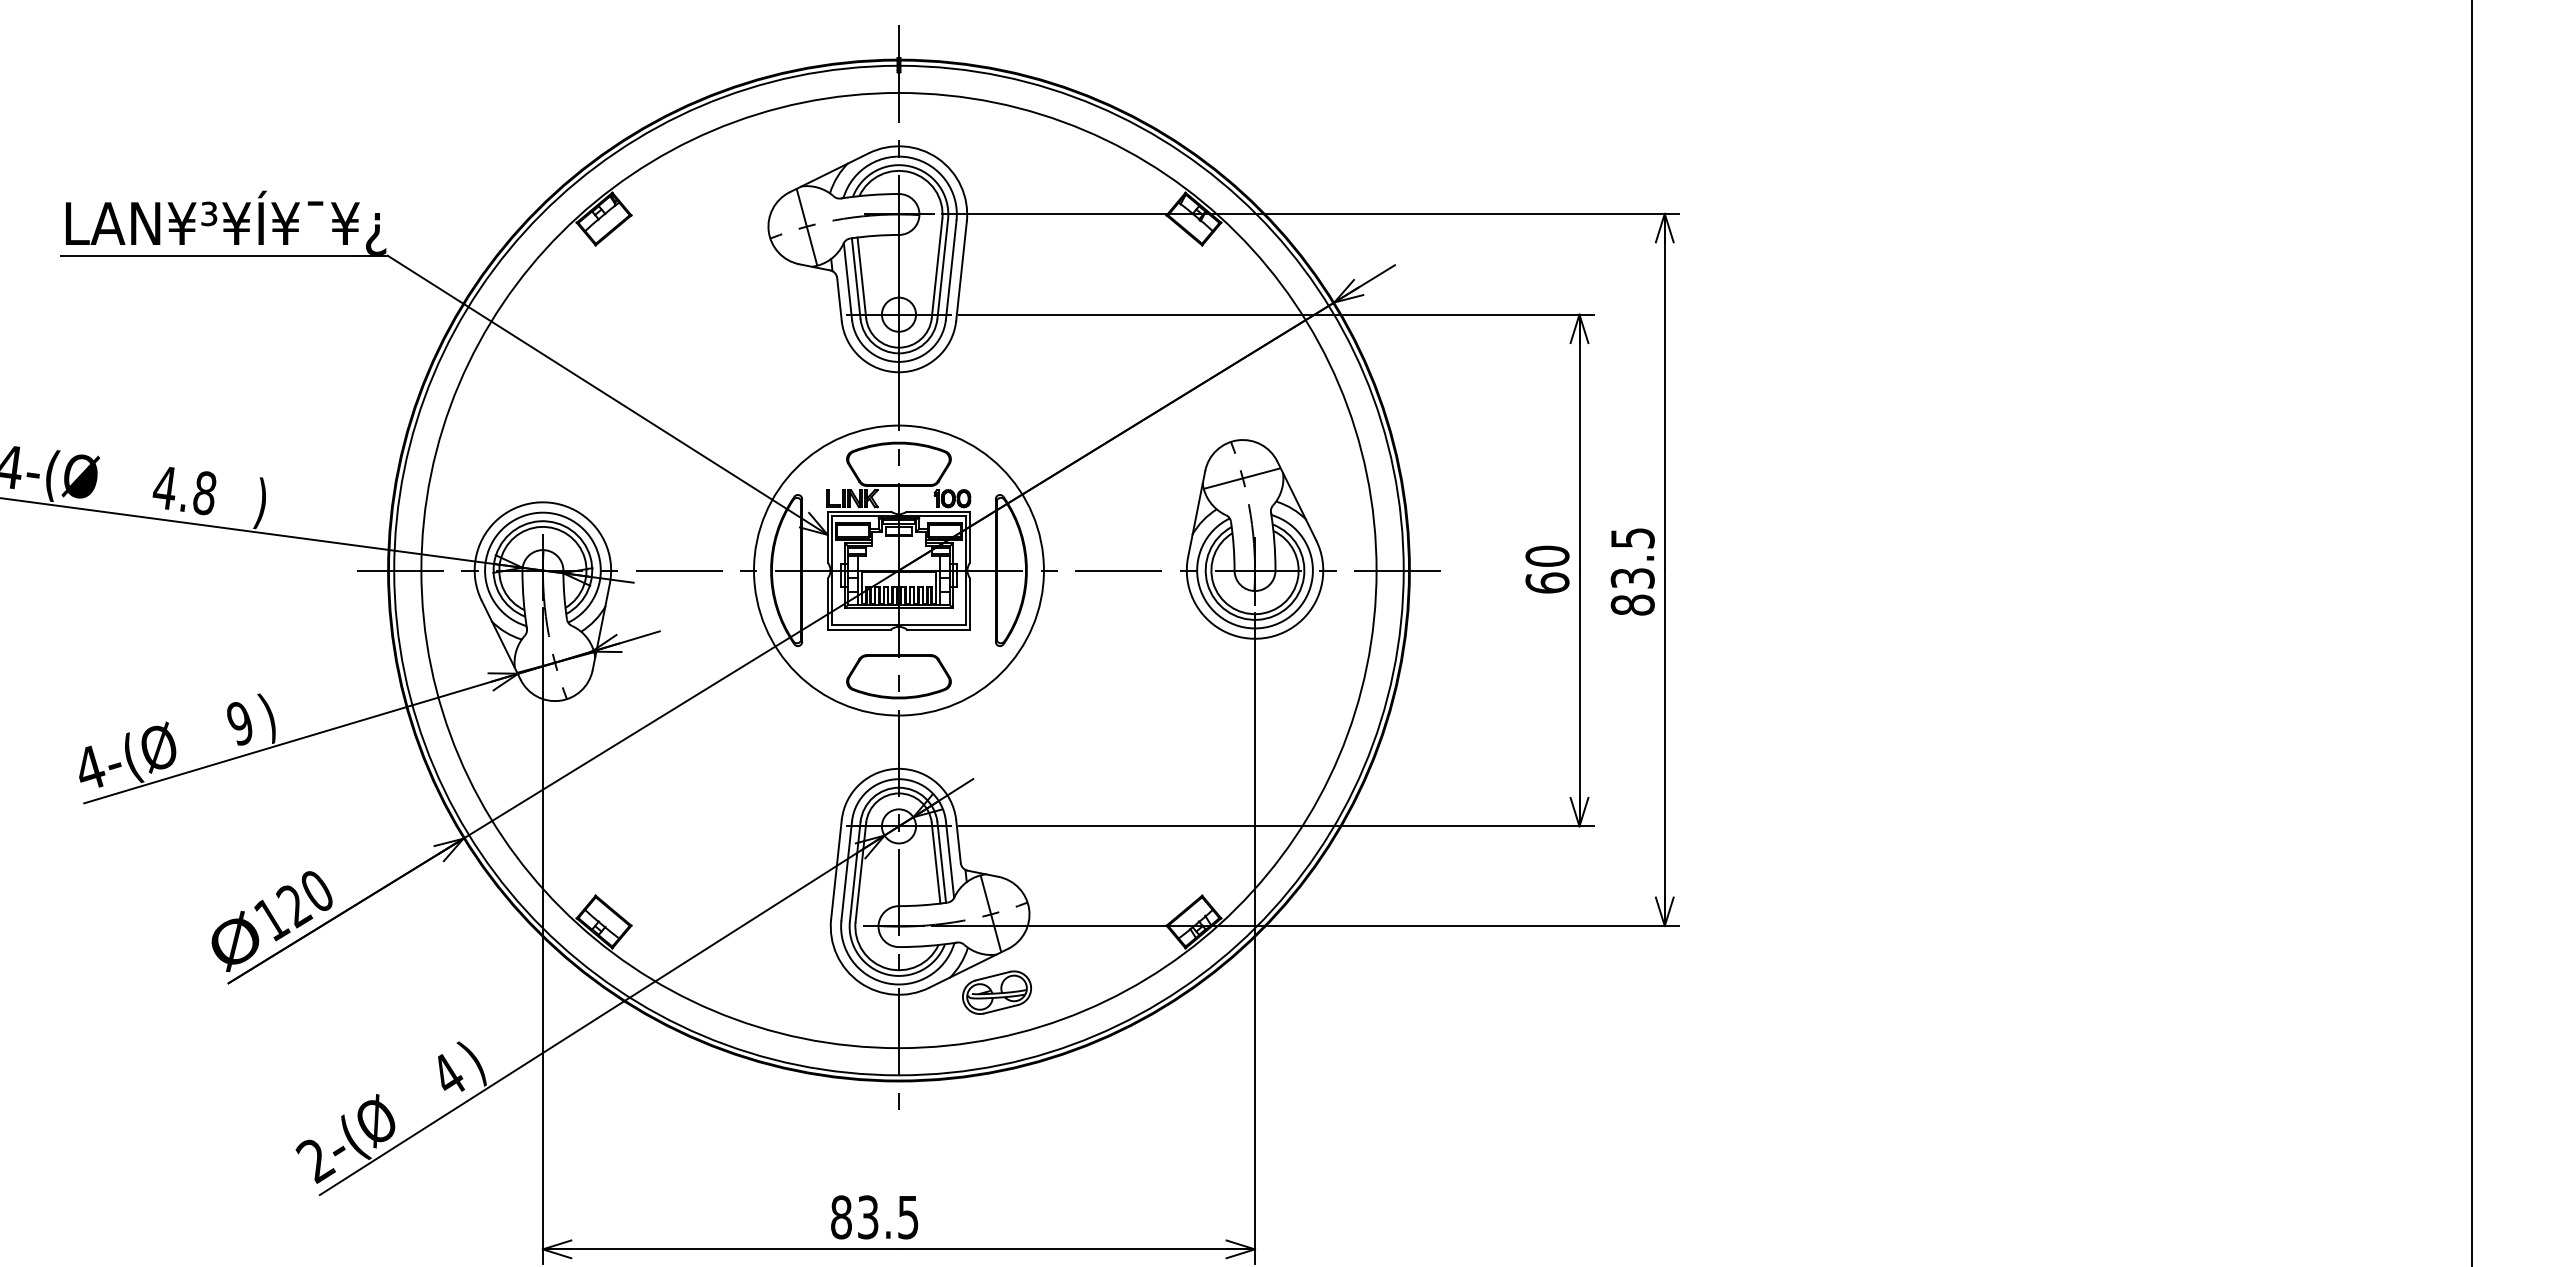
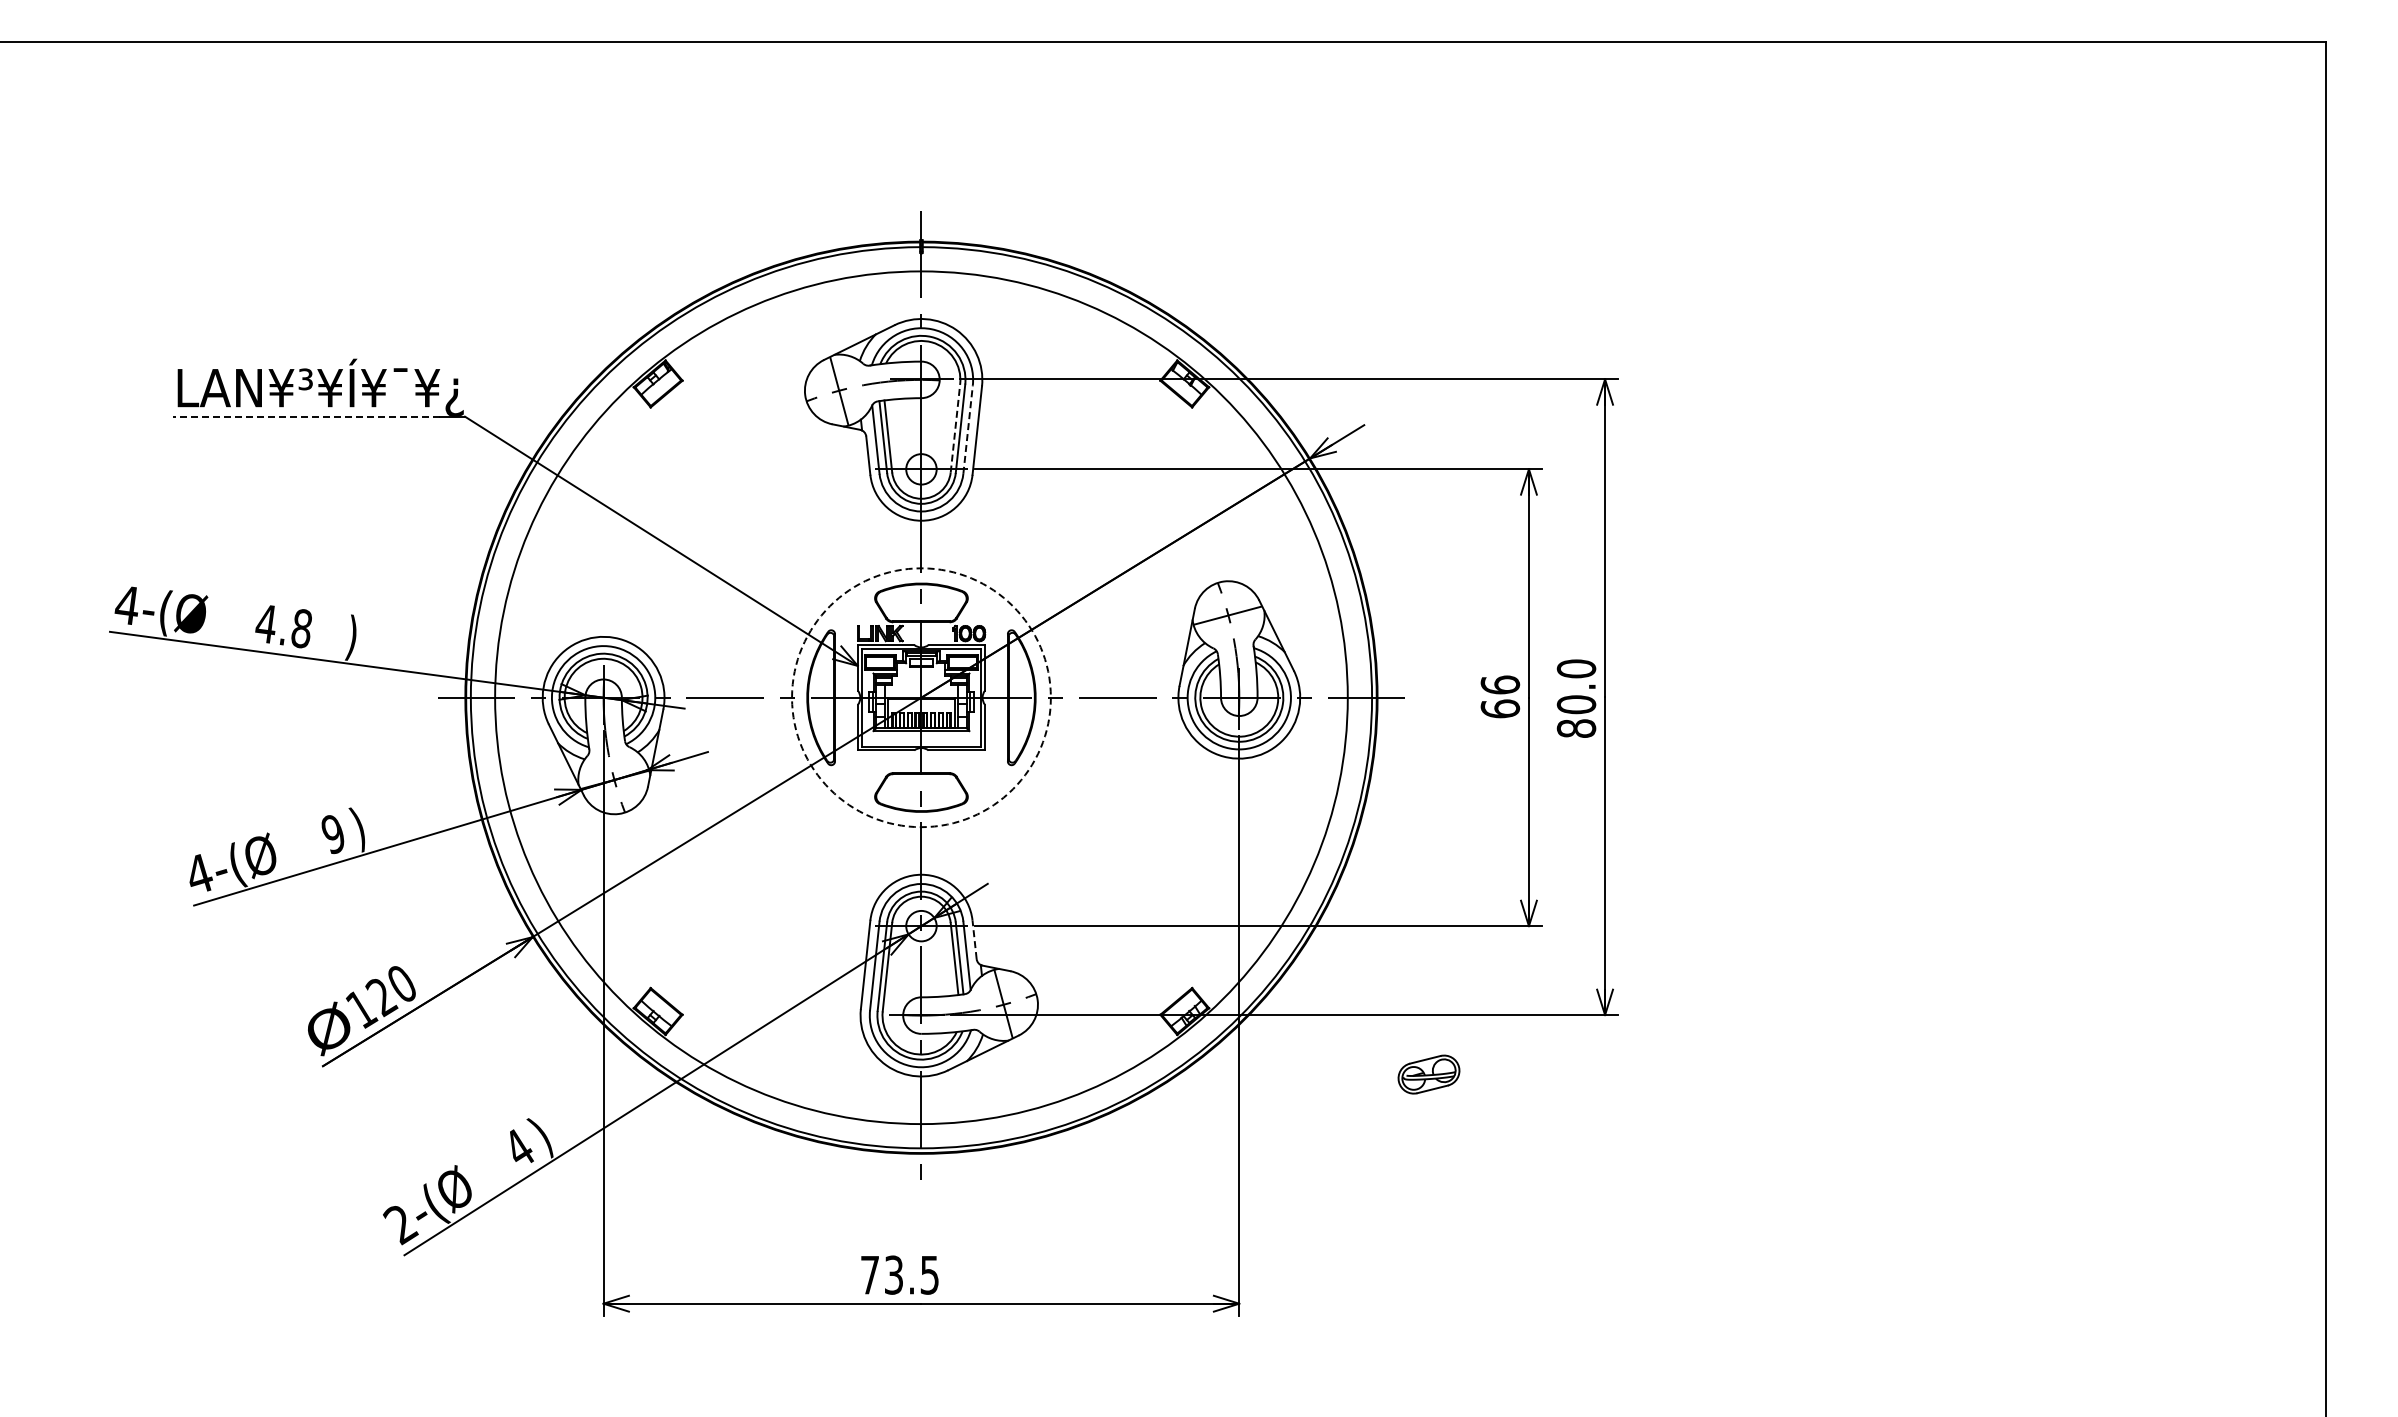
line: (208, 255) -> (305, 416), solid -> dashed
line: (937, 267) -> (955, 427), solid -> dashed
line: (951, 270) -> (968, 429), solid -> dashed
text: (1546, 555) -> (1499, 684), 60 -> 66
text: (1632, 557) -> (1576, 686), 83.5 -> 80.0
circle: (899, 570) -> (921, 697), solid -> dashed
line: (958, 841) -> (974, 939), solid -> dashed
part: (996, 992) -> (1428, 1074), moved
text: (840, 1216) -> (869, 1274), 83.5 -> 73.5

